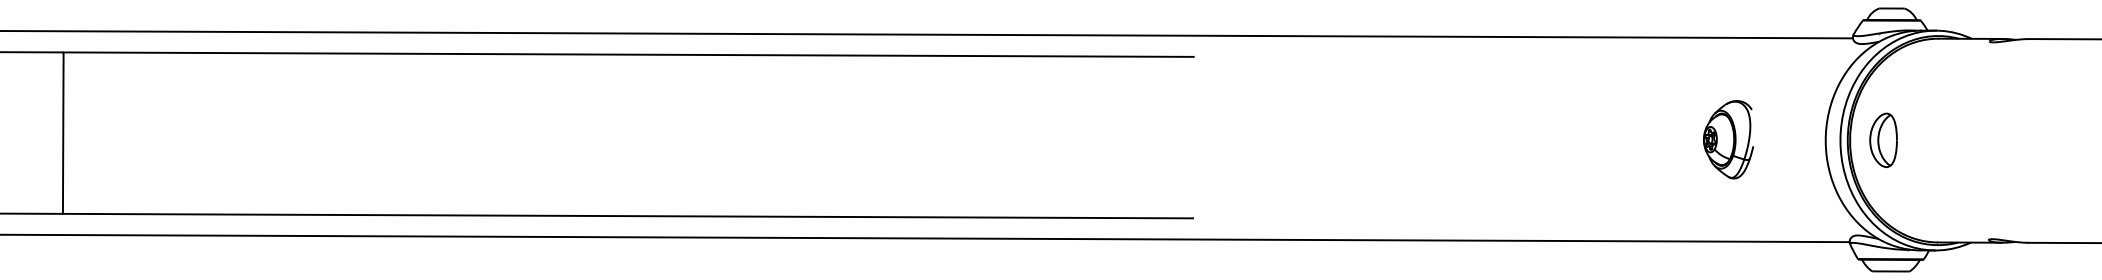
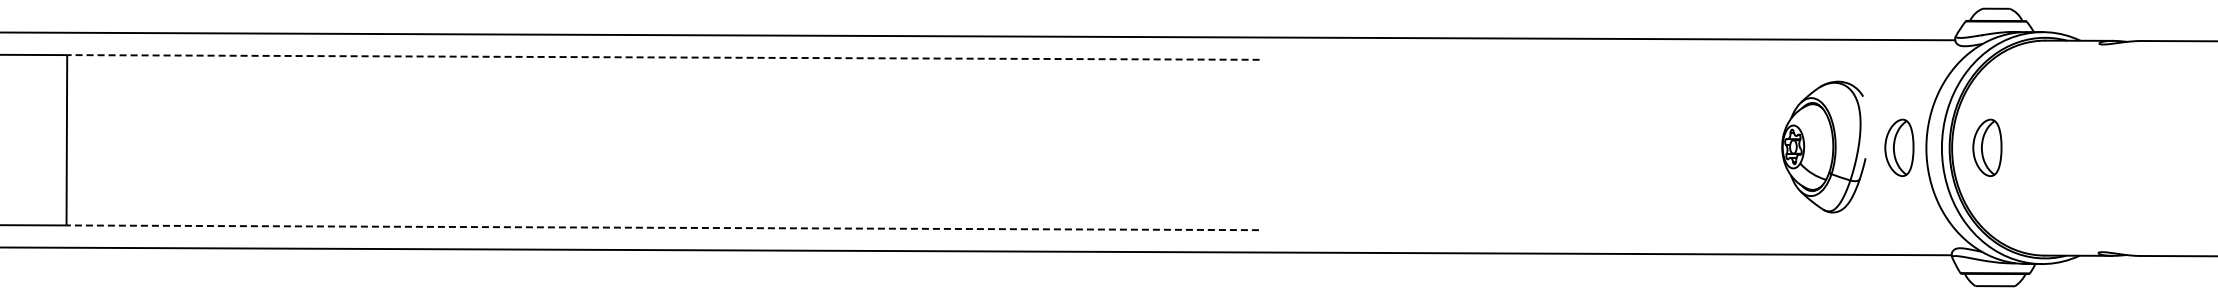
line: (627, 54) -> (662, 57), solid -> dashed
part: (1728, 140) -> (1823, 147), size x1.6
part: (1800, 140) -> (1899, 147), added
line: (627, 215) -> (662, 227), solid -> dashed

